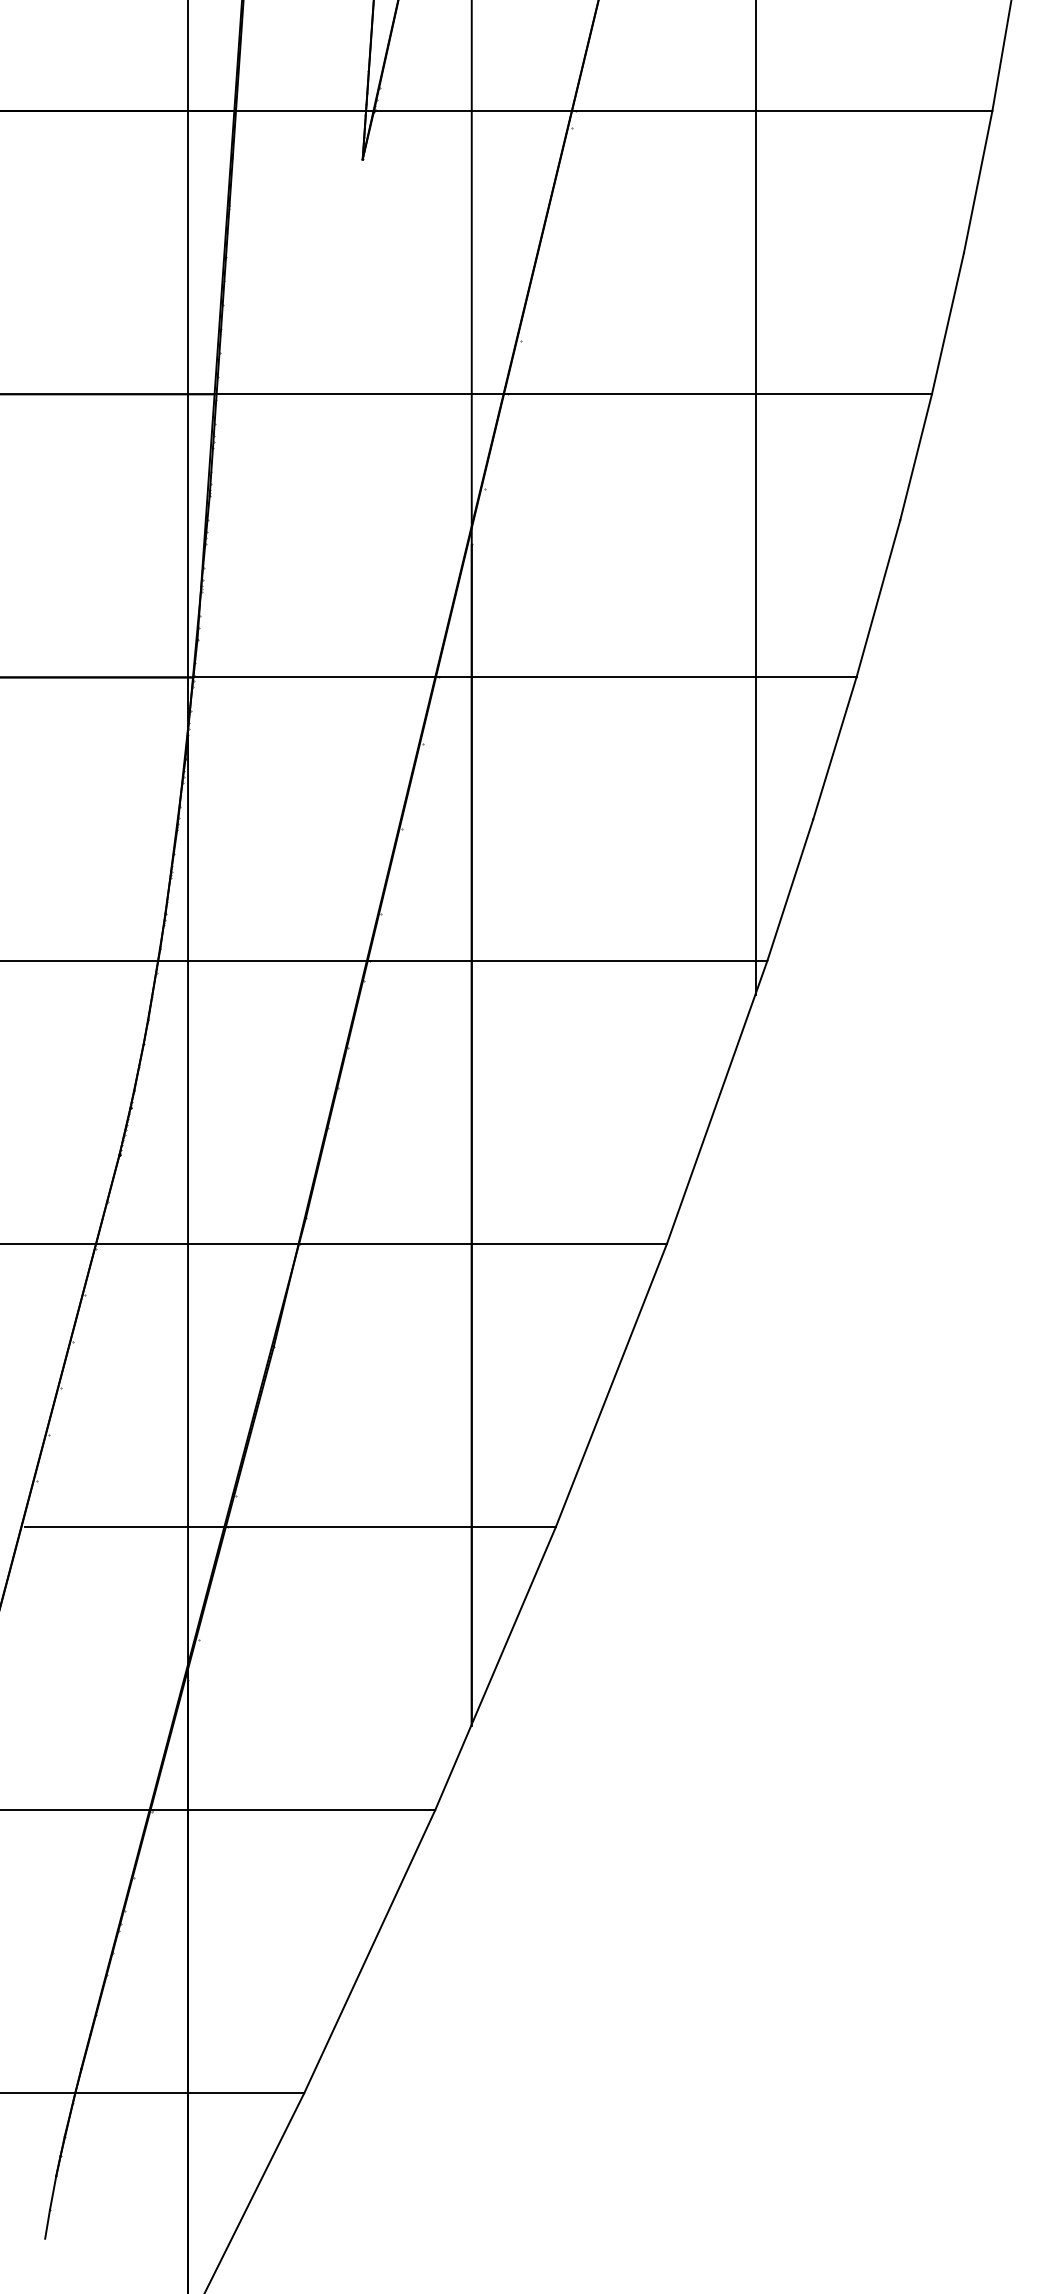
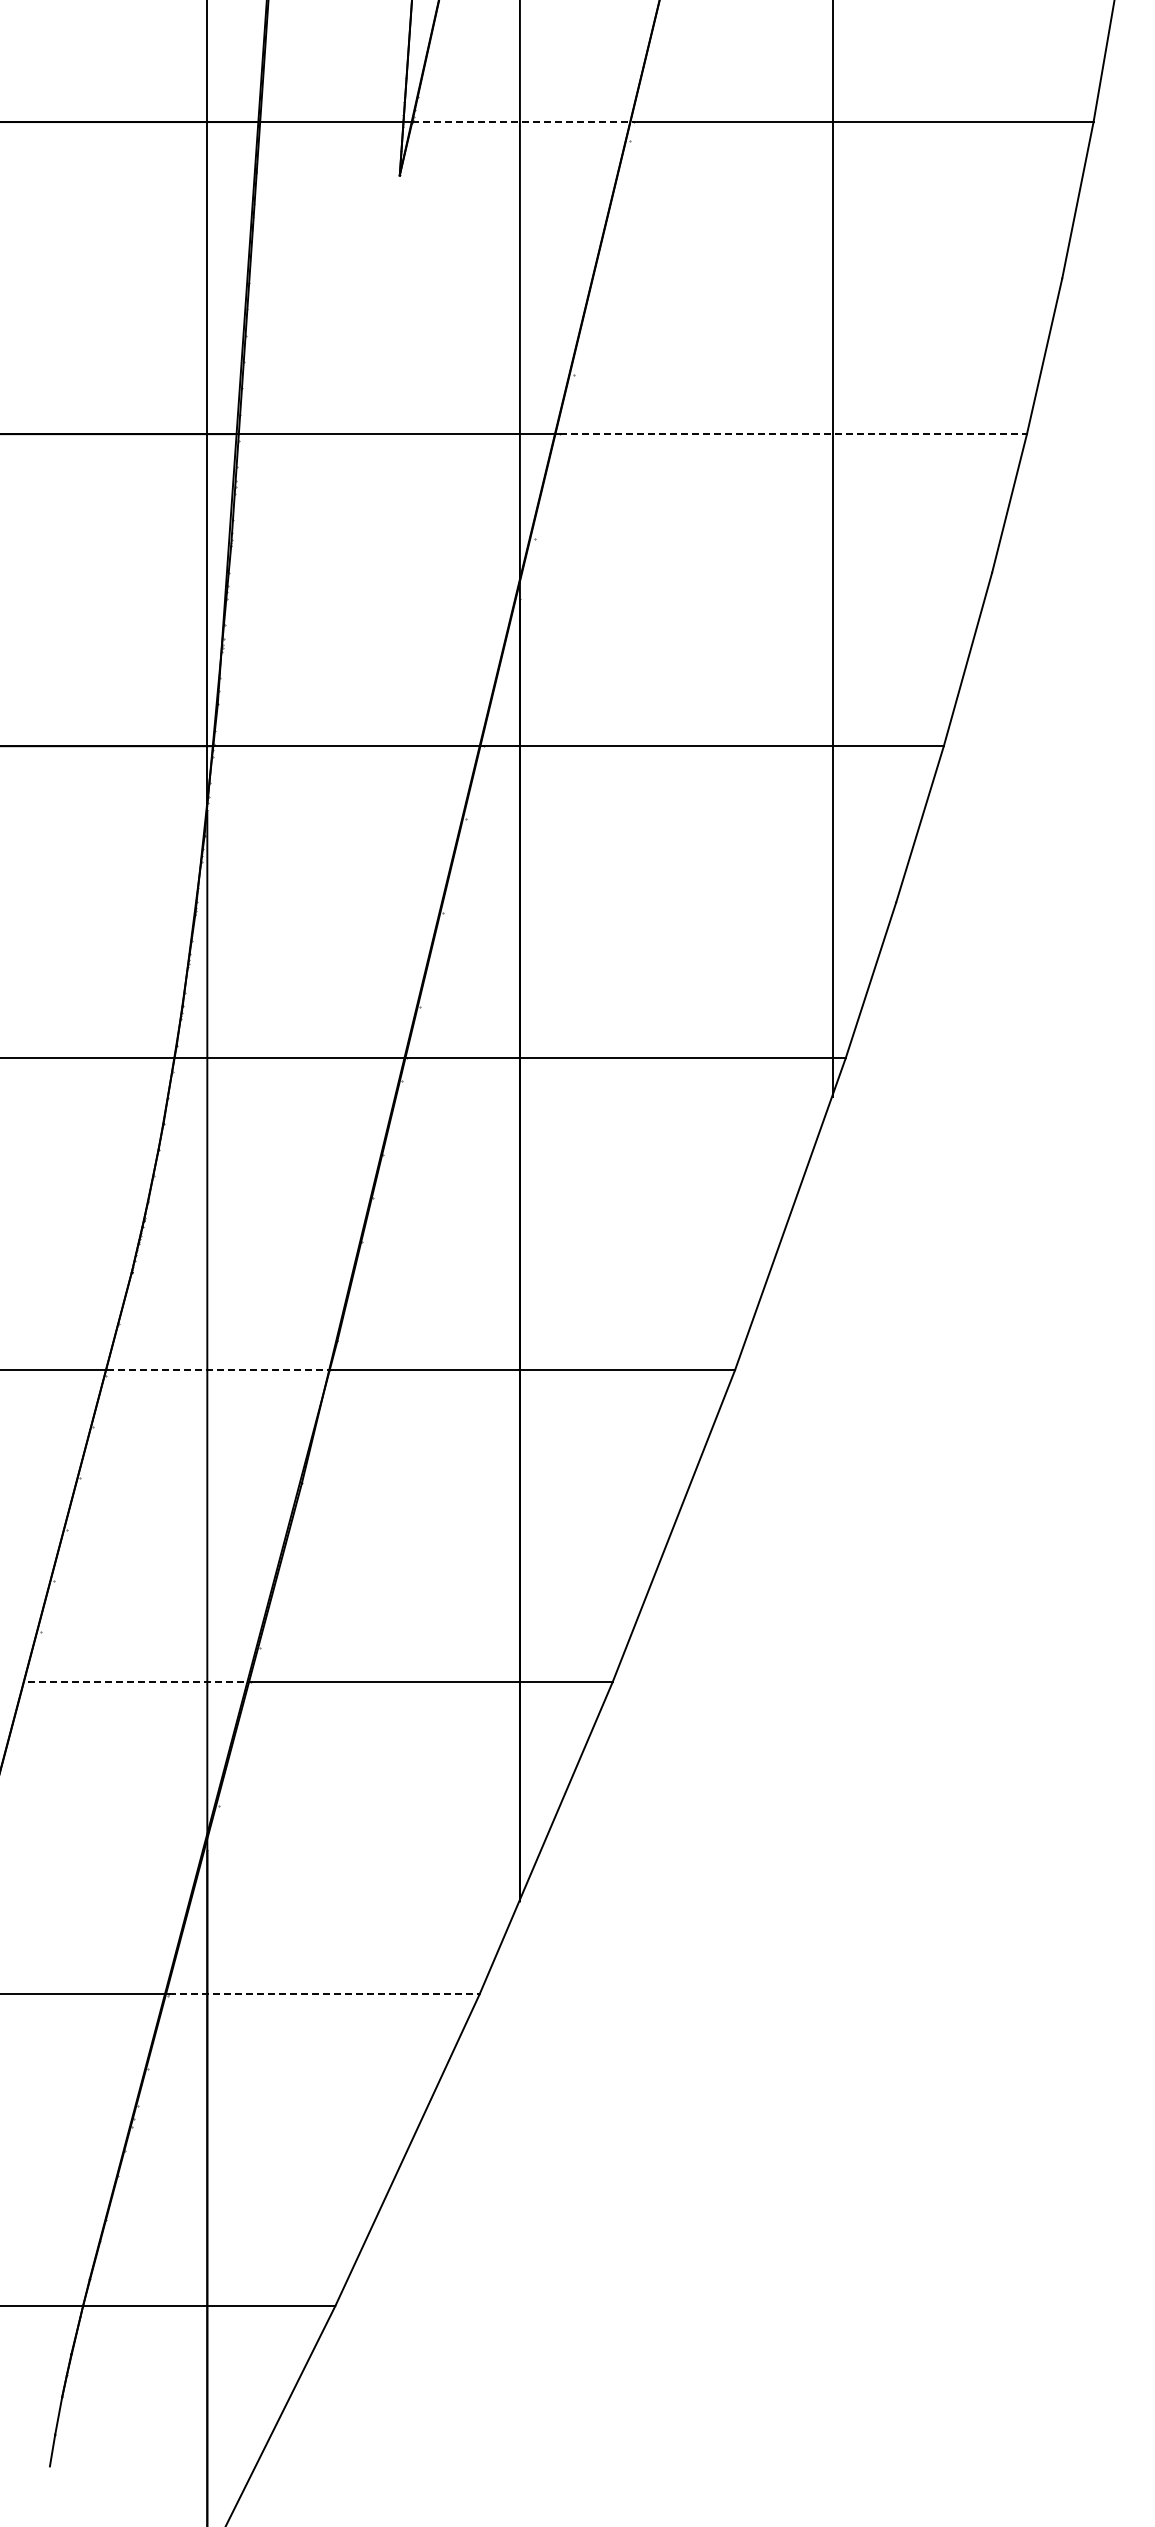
line: (474, 111) -> (523, 122), solid -> dashed
line: (720, 394) -> (794, 434), solid -> dashed
line: (199, 1244) -> (219, 1370), solid -> dashed
line: (126, 1527) -> (139, 1682), solid -> dashed
line: (294, 1810) -> (324, 1994), solid -> dashed

